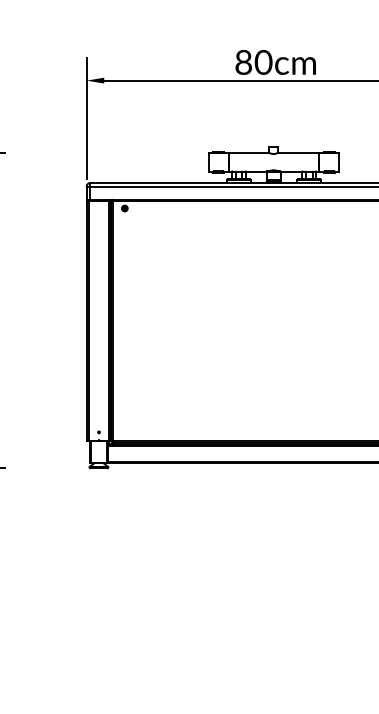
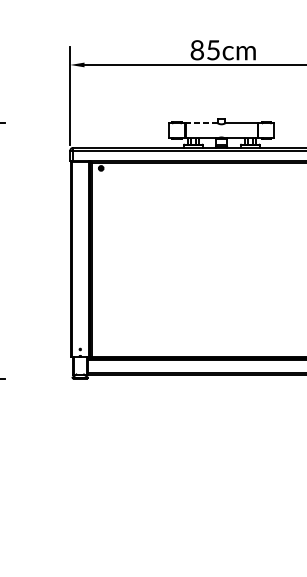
text: (263, 62) -> (213, 50), 80cm -> 85cm
line: (249, 152) -> (202, 123), solid -> dashed

